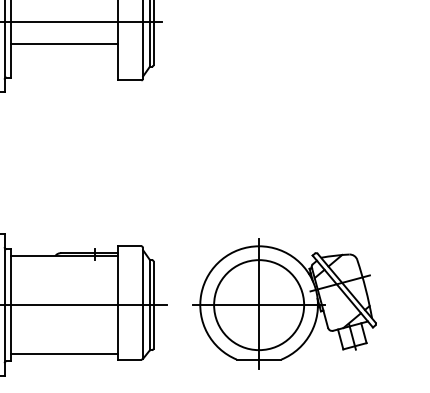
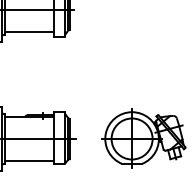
line: (64, 45) -> (29, 32), moved
part: (284, 304) -> (143, 138), moved

